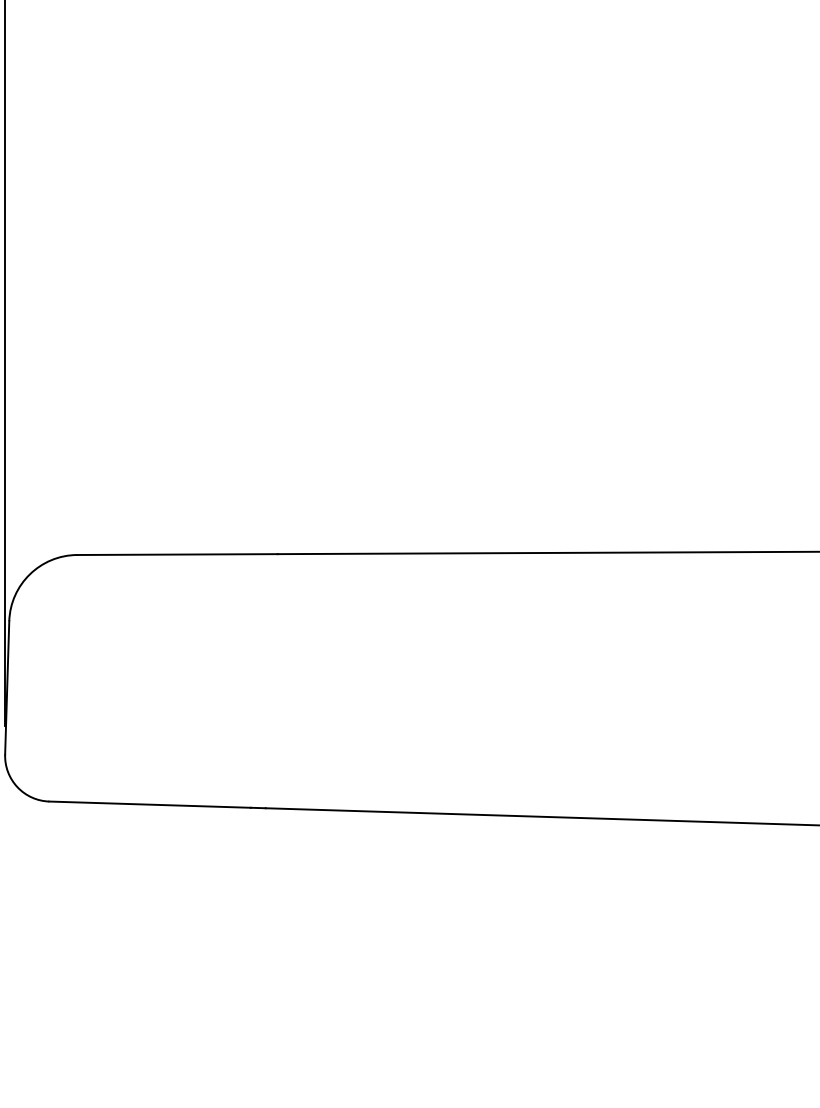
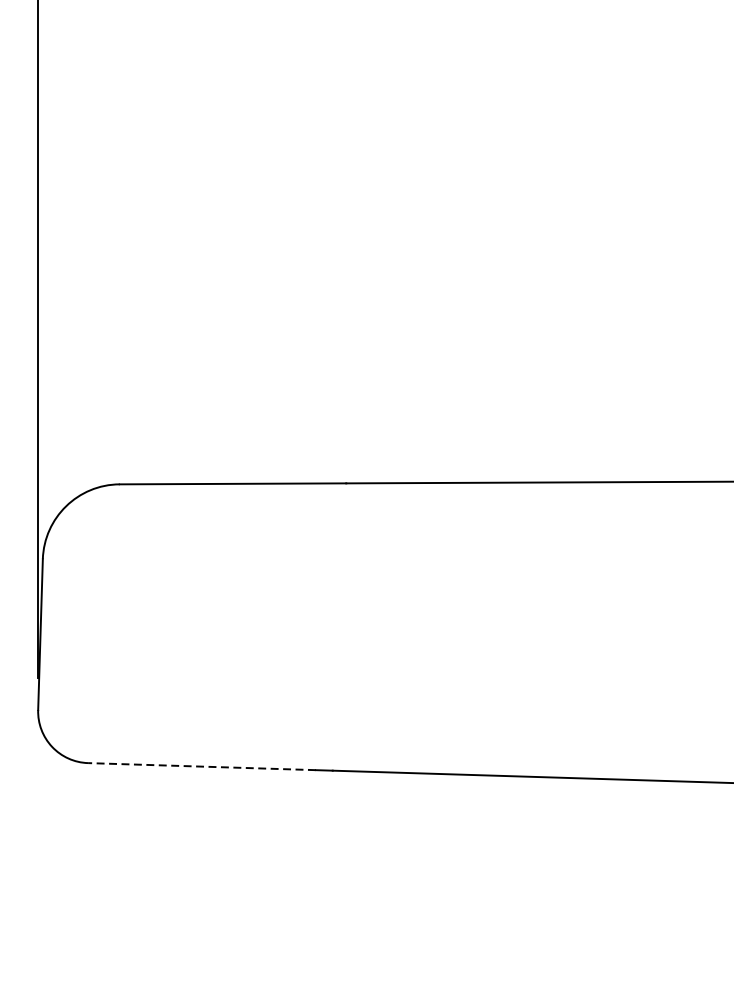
line: (150, 804) -> (202, 766), solid -> dashed

